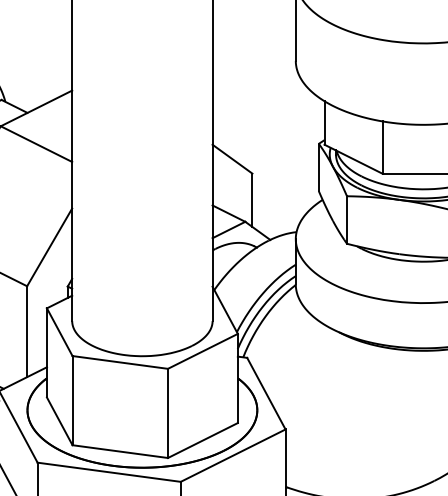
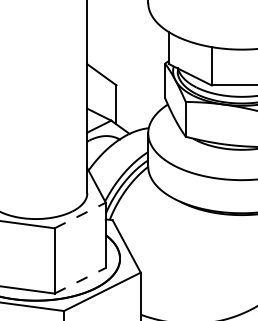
line: (203, 351) -> (80, 215), solid -> dashed
line: (203, 440) -> (80, 280), solid -> dashed

